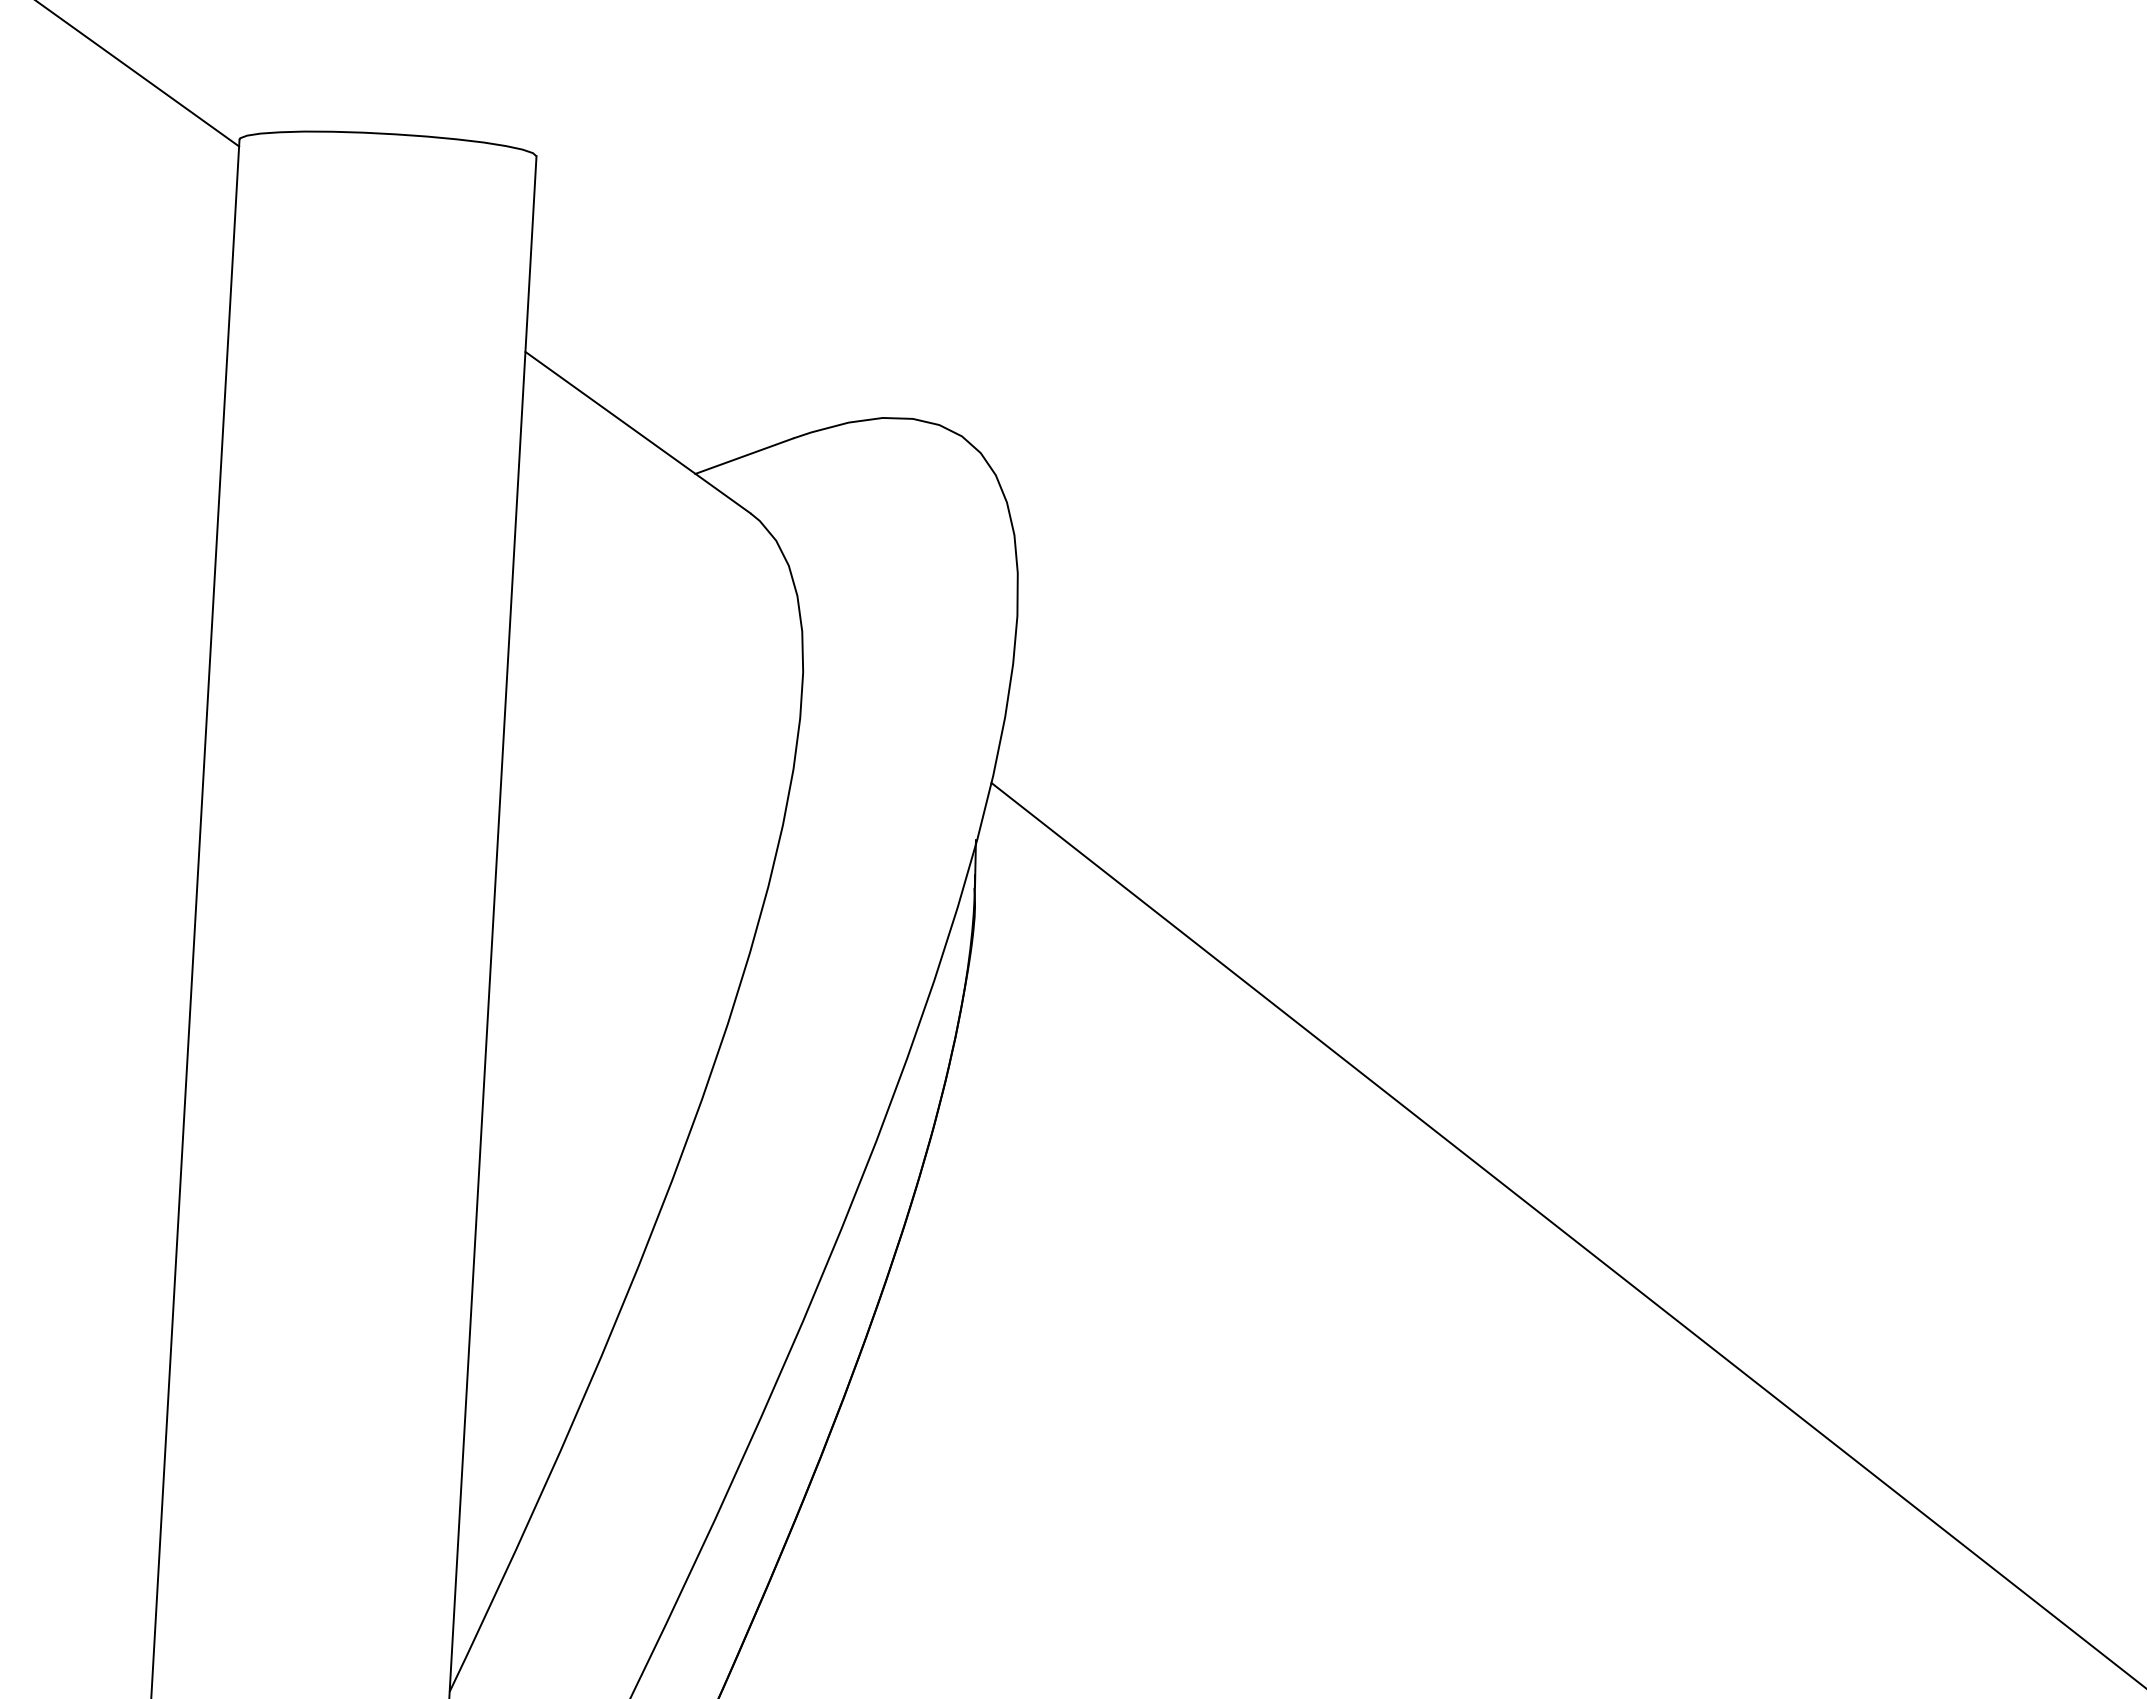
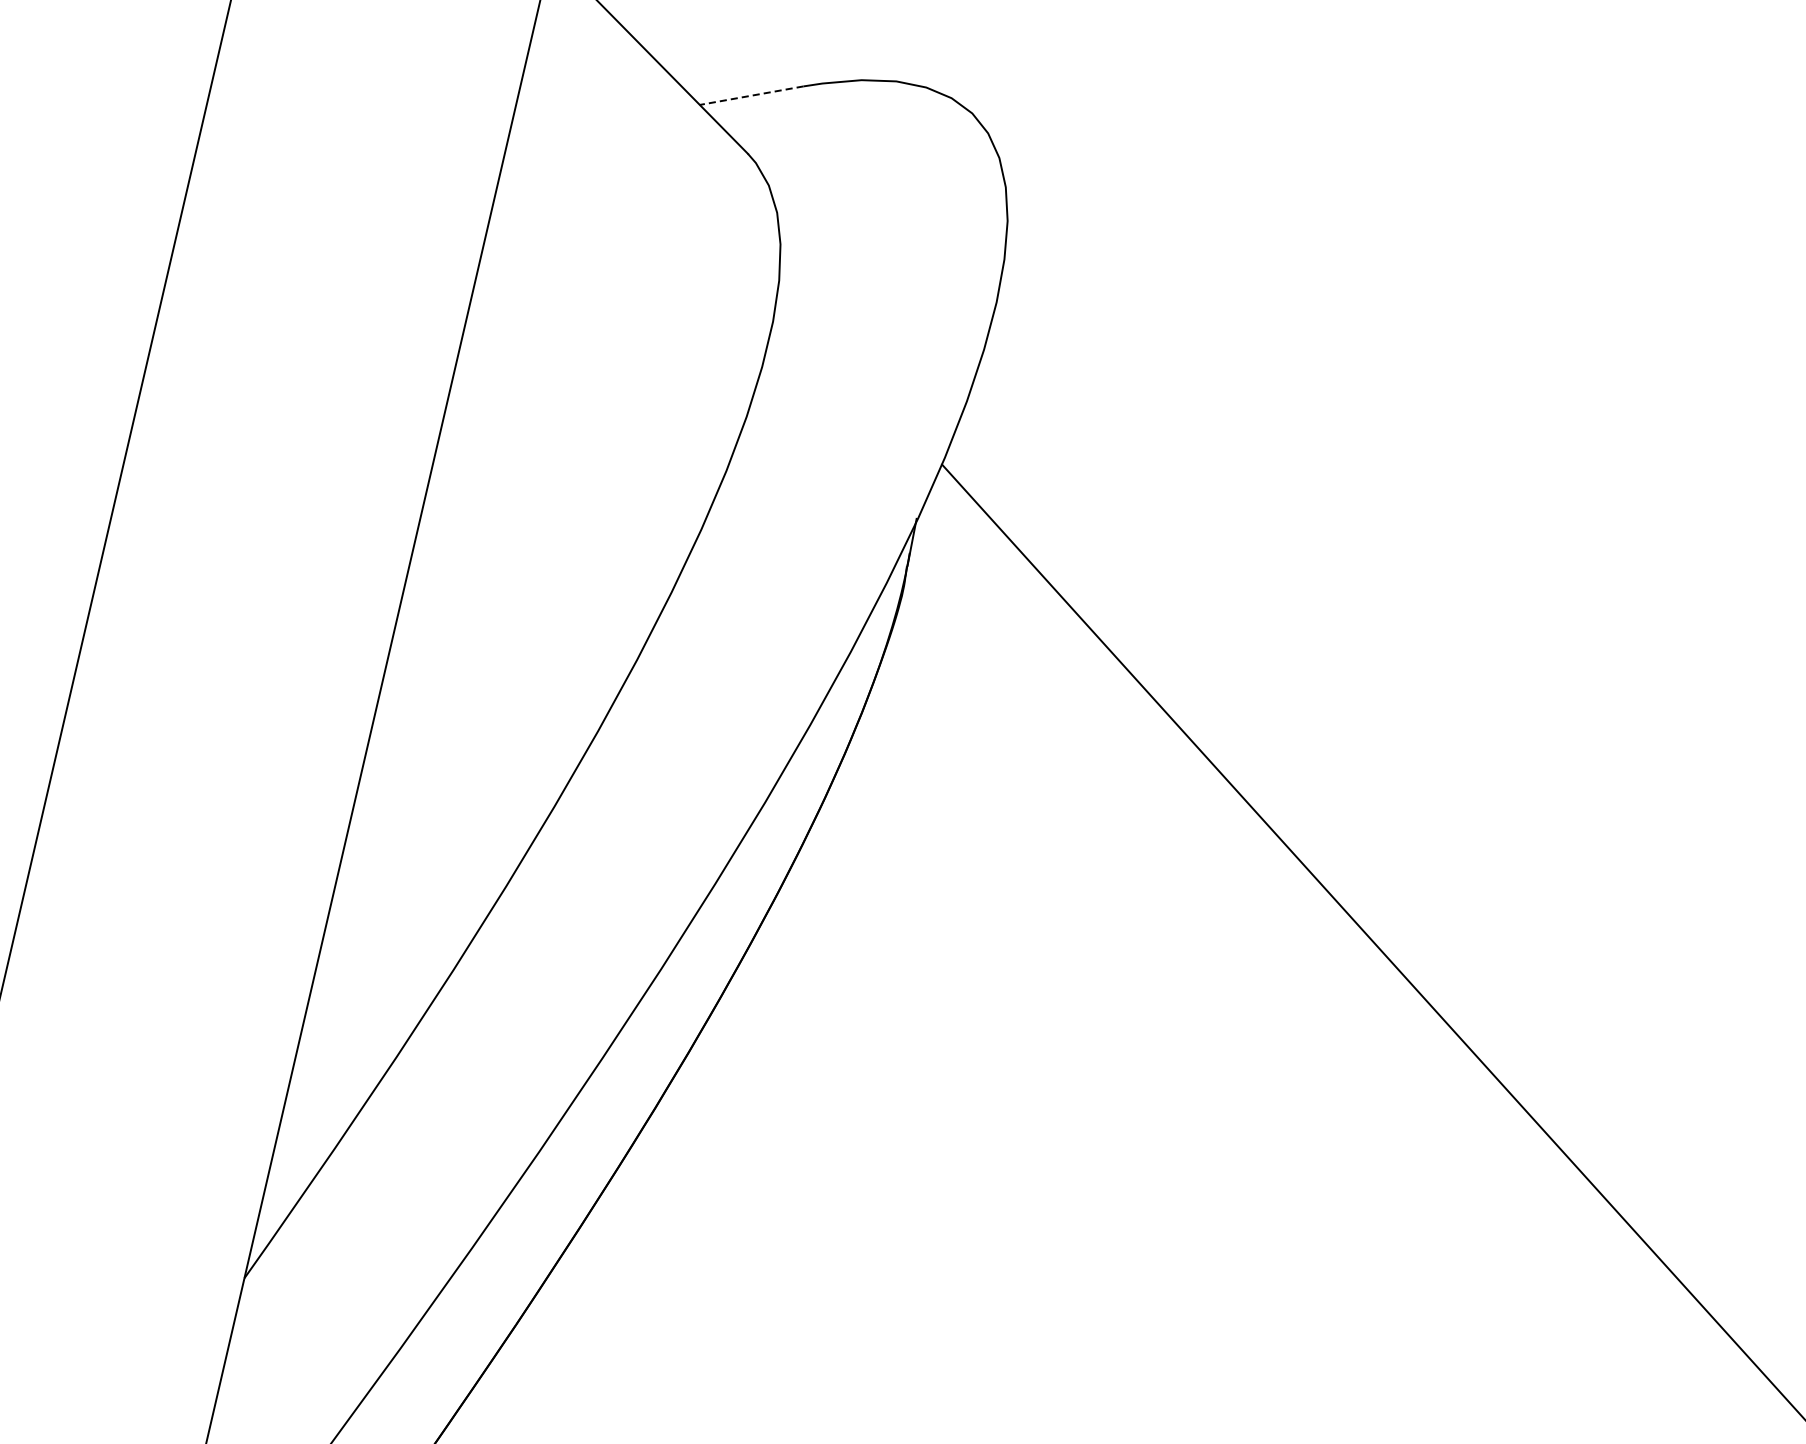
line: (743, 456) -> (750, 95), solid -> dashed

